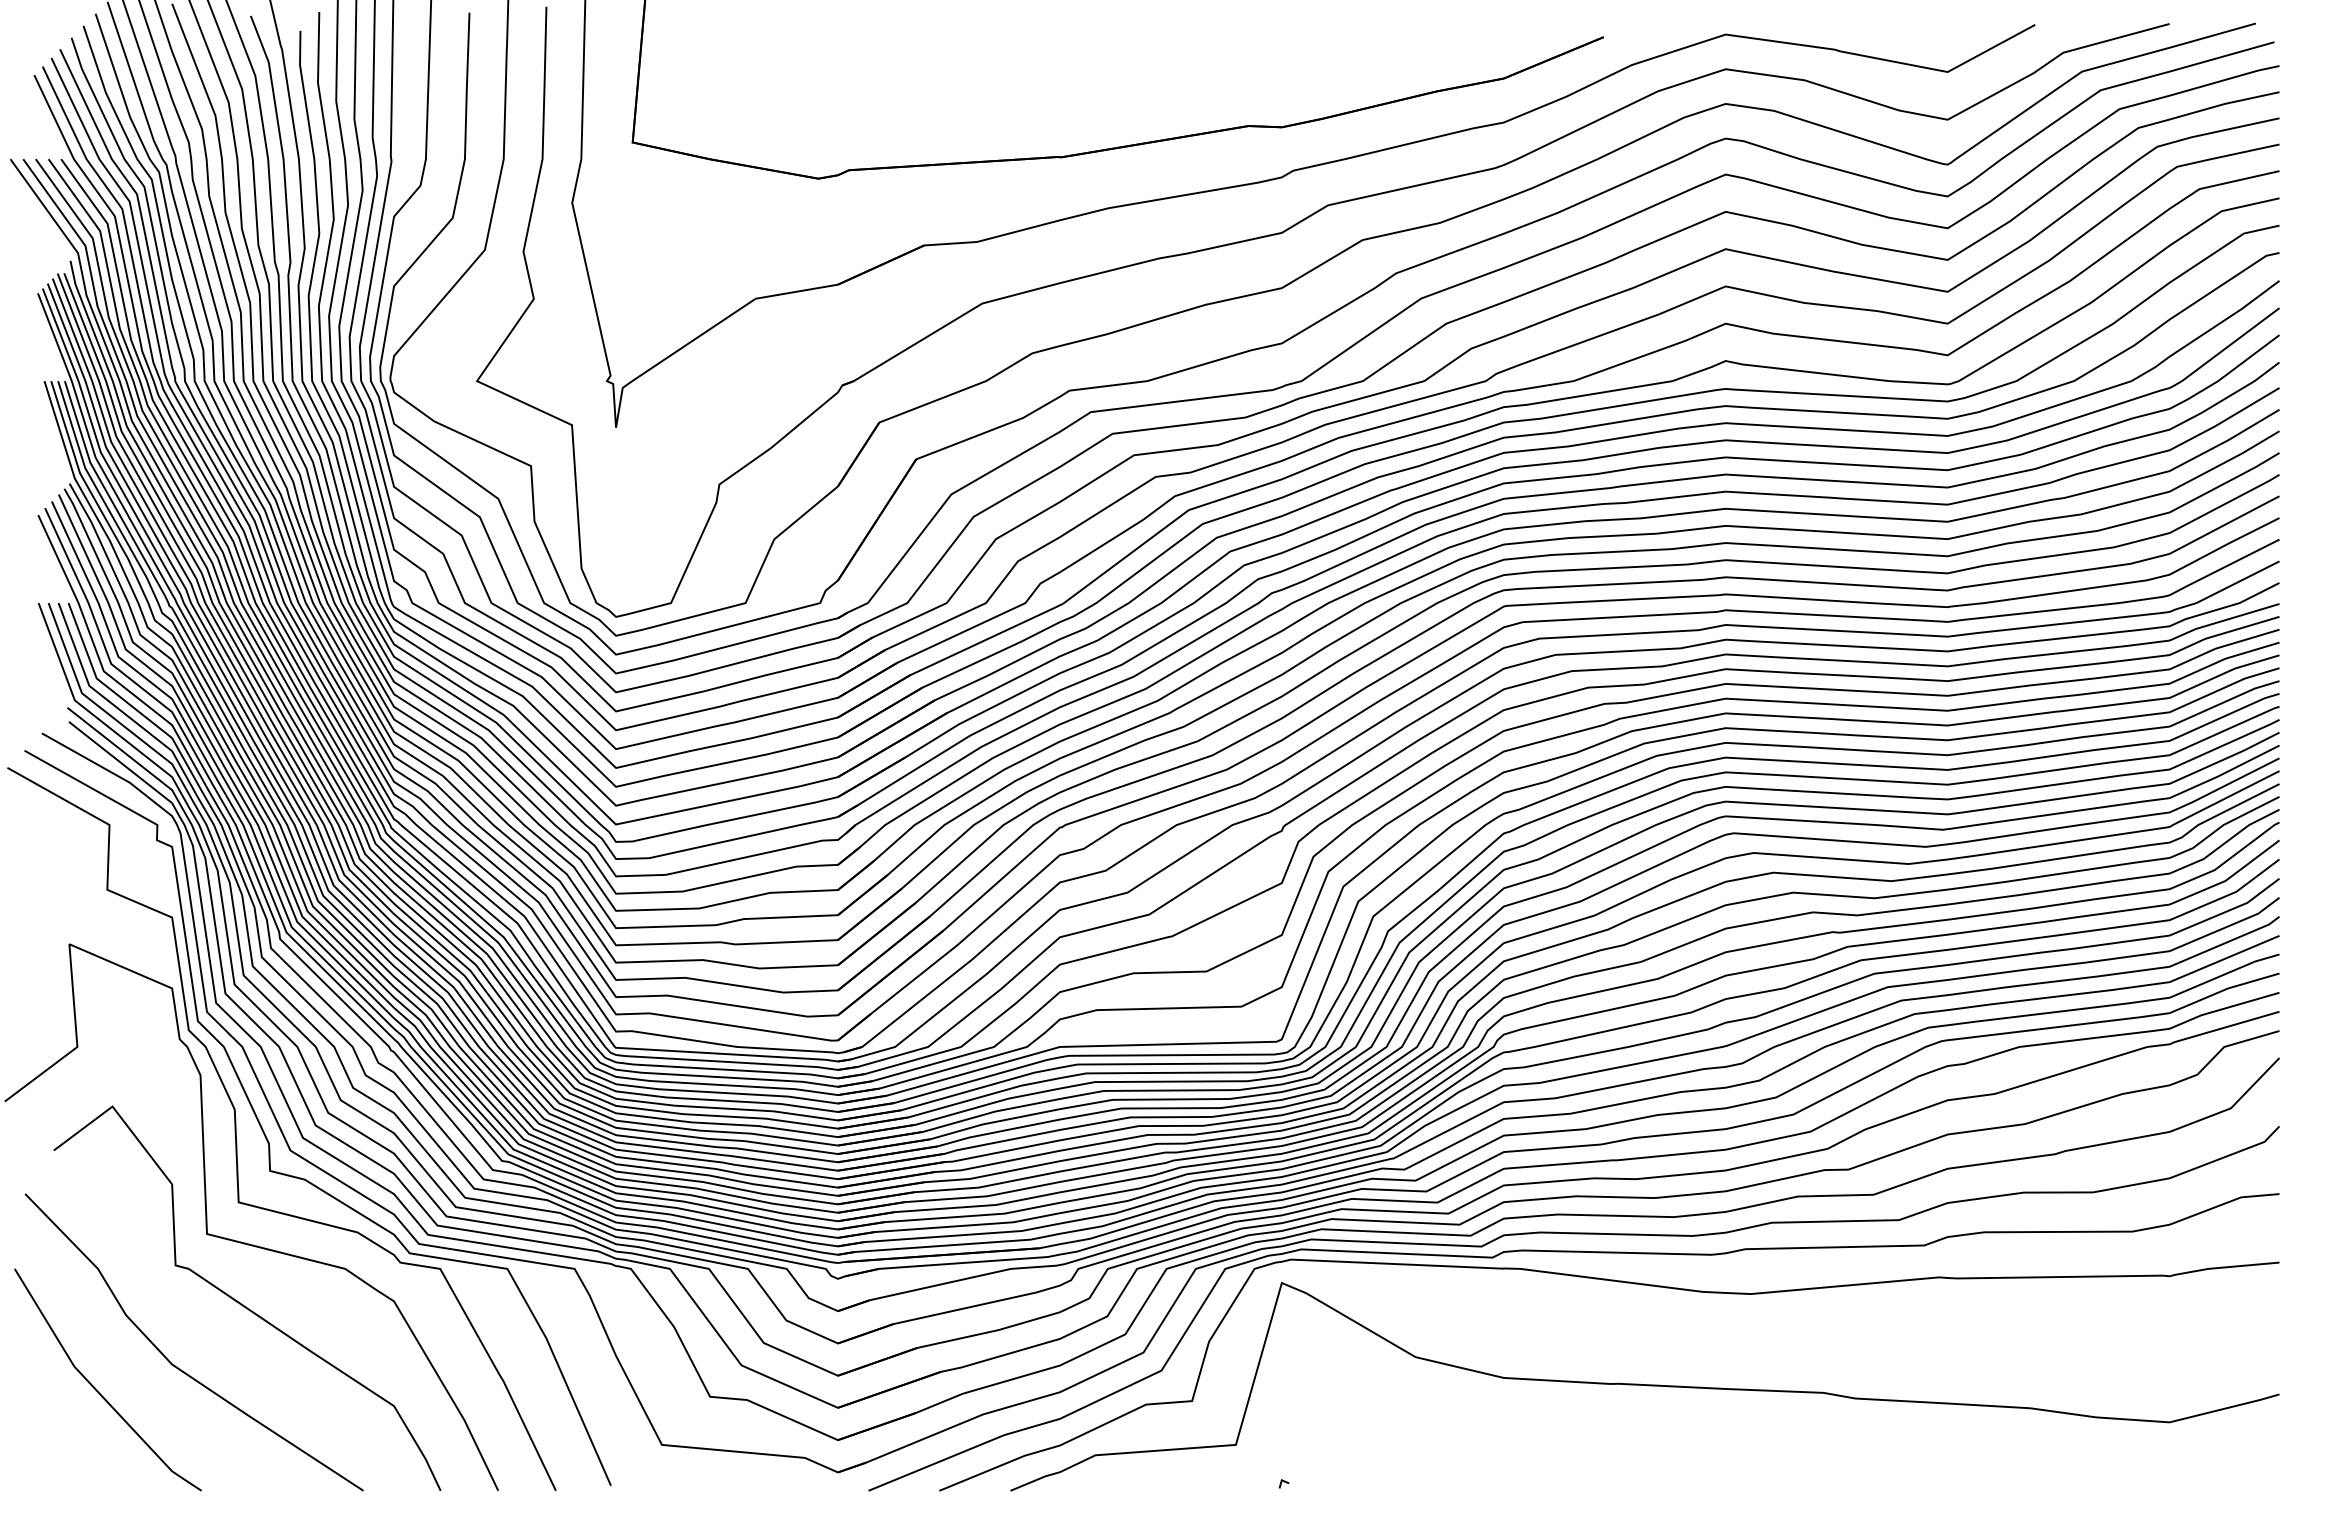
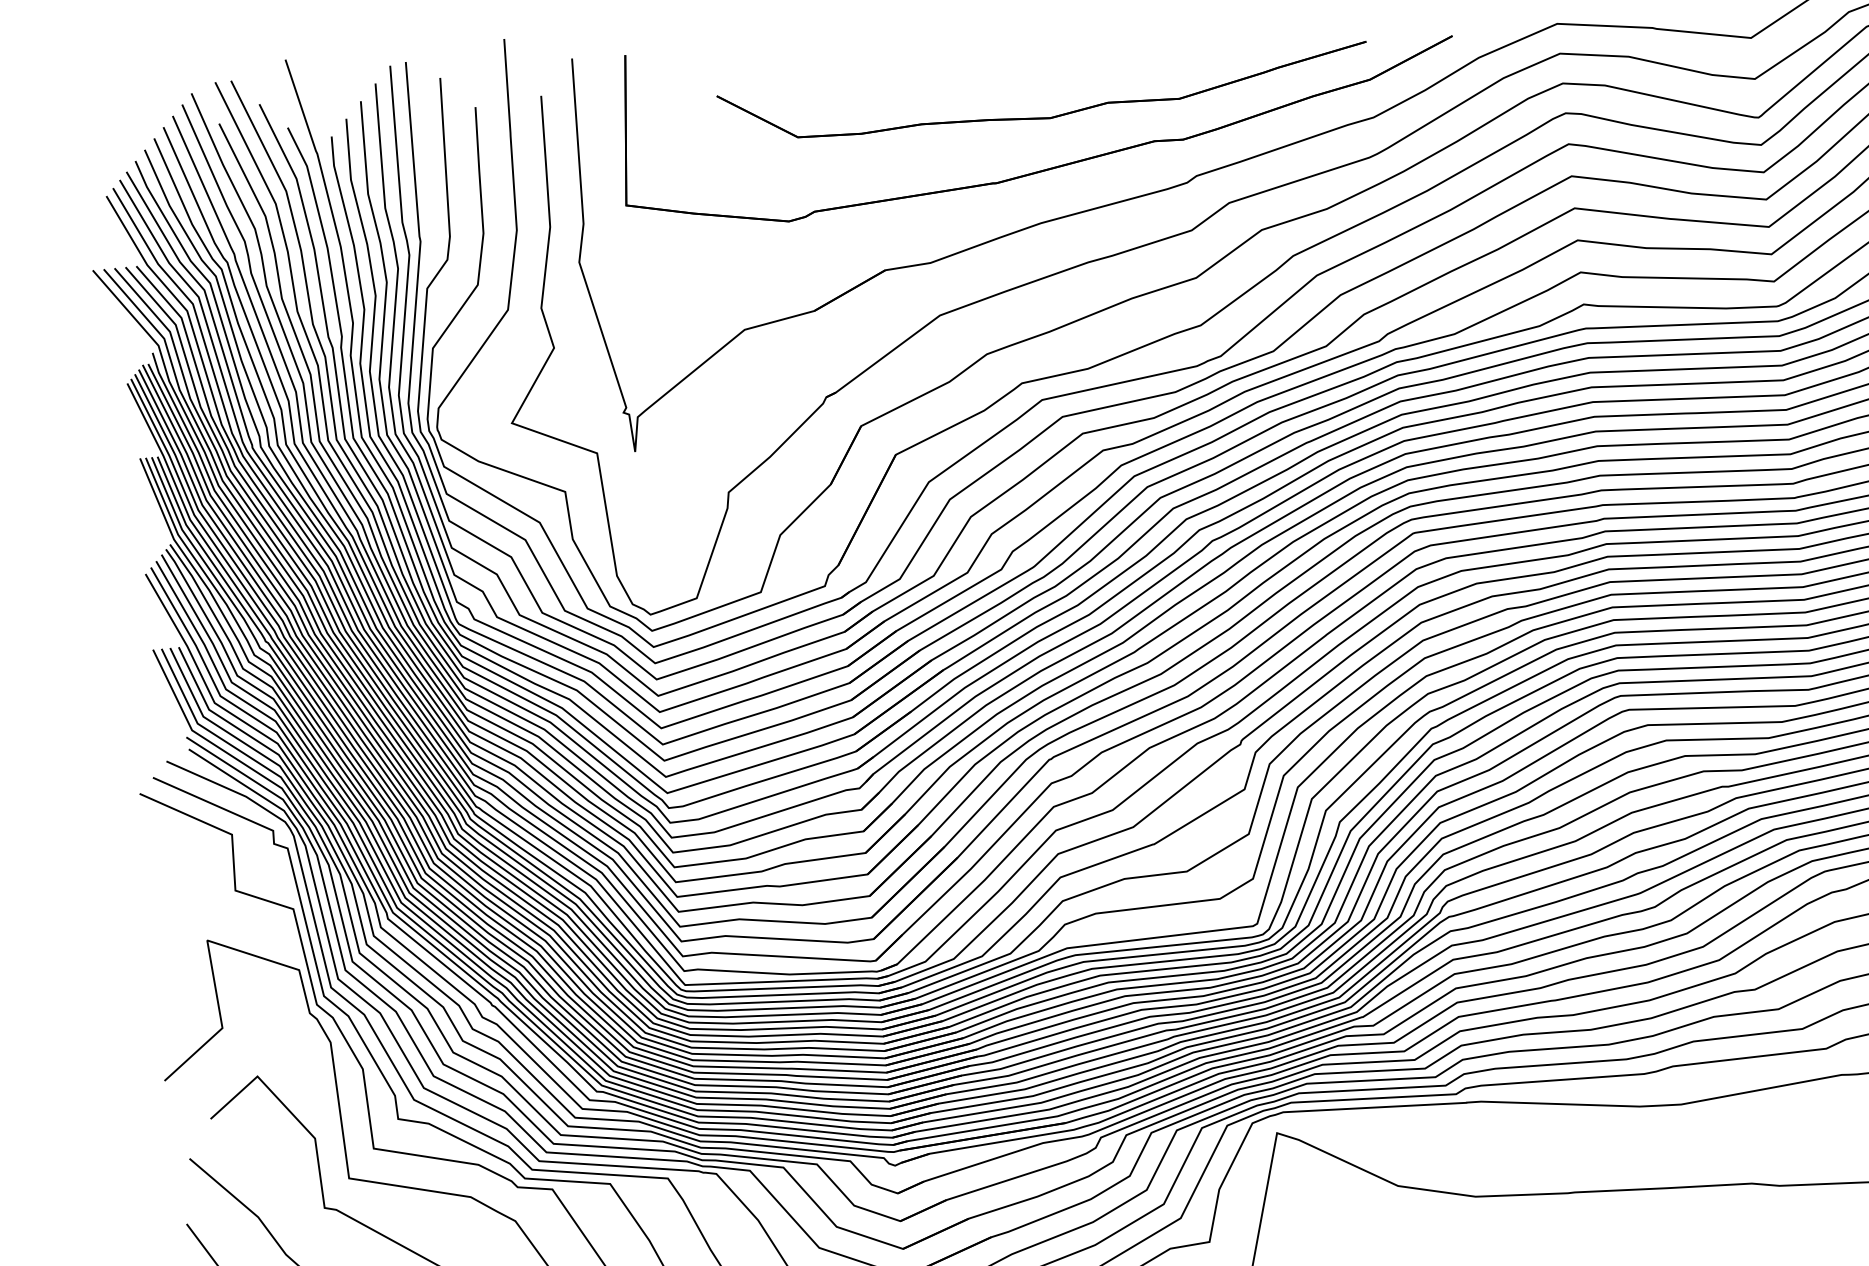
part: (1125, 86) -> (1045, 117), added

